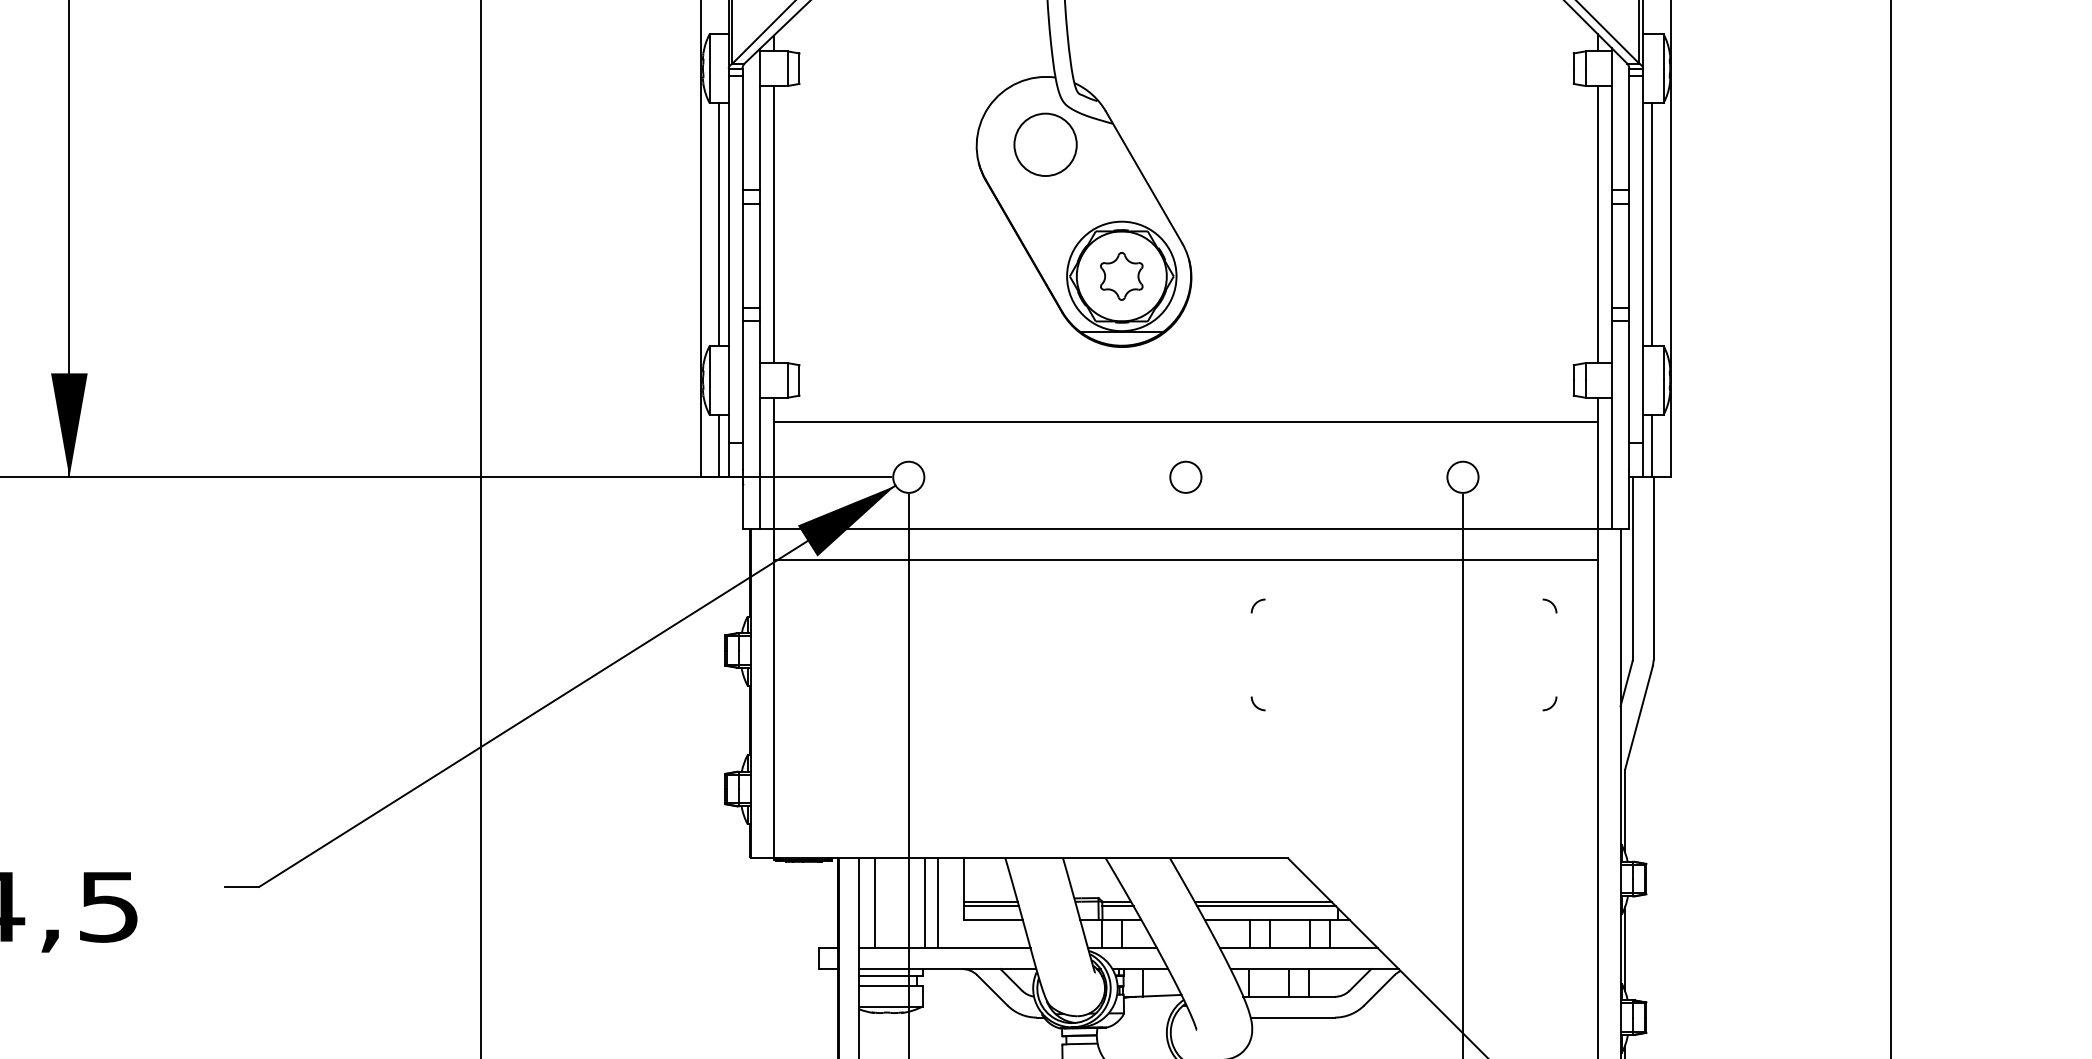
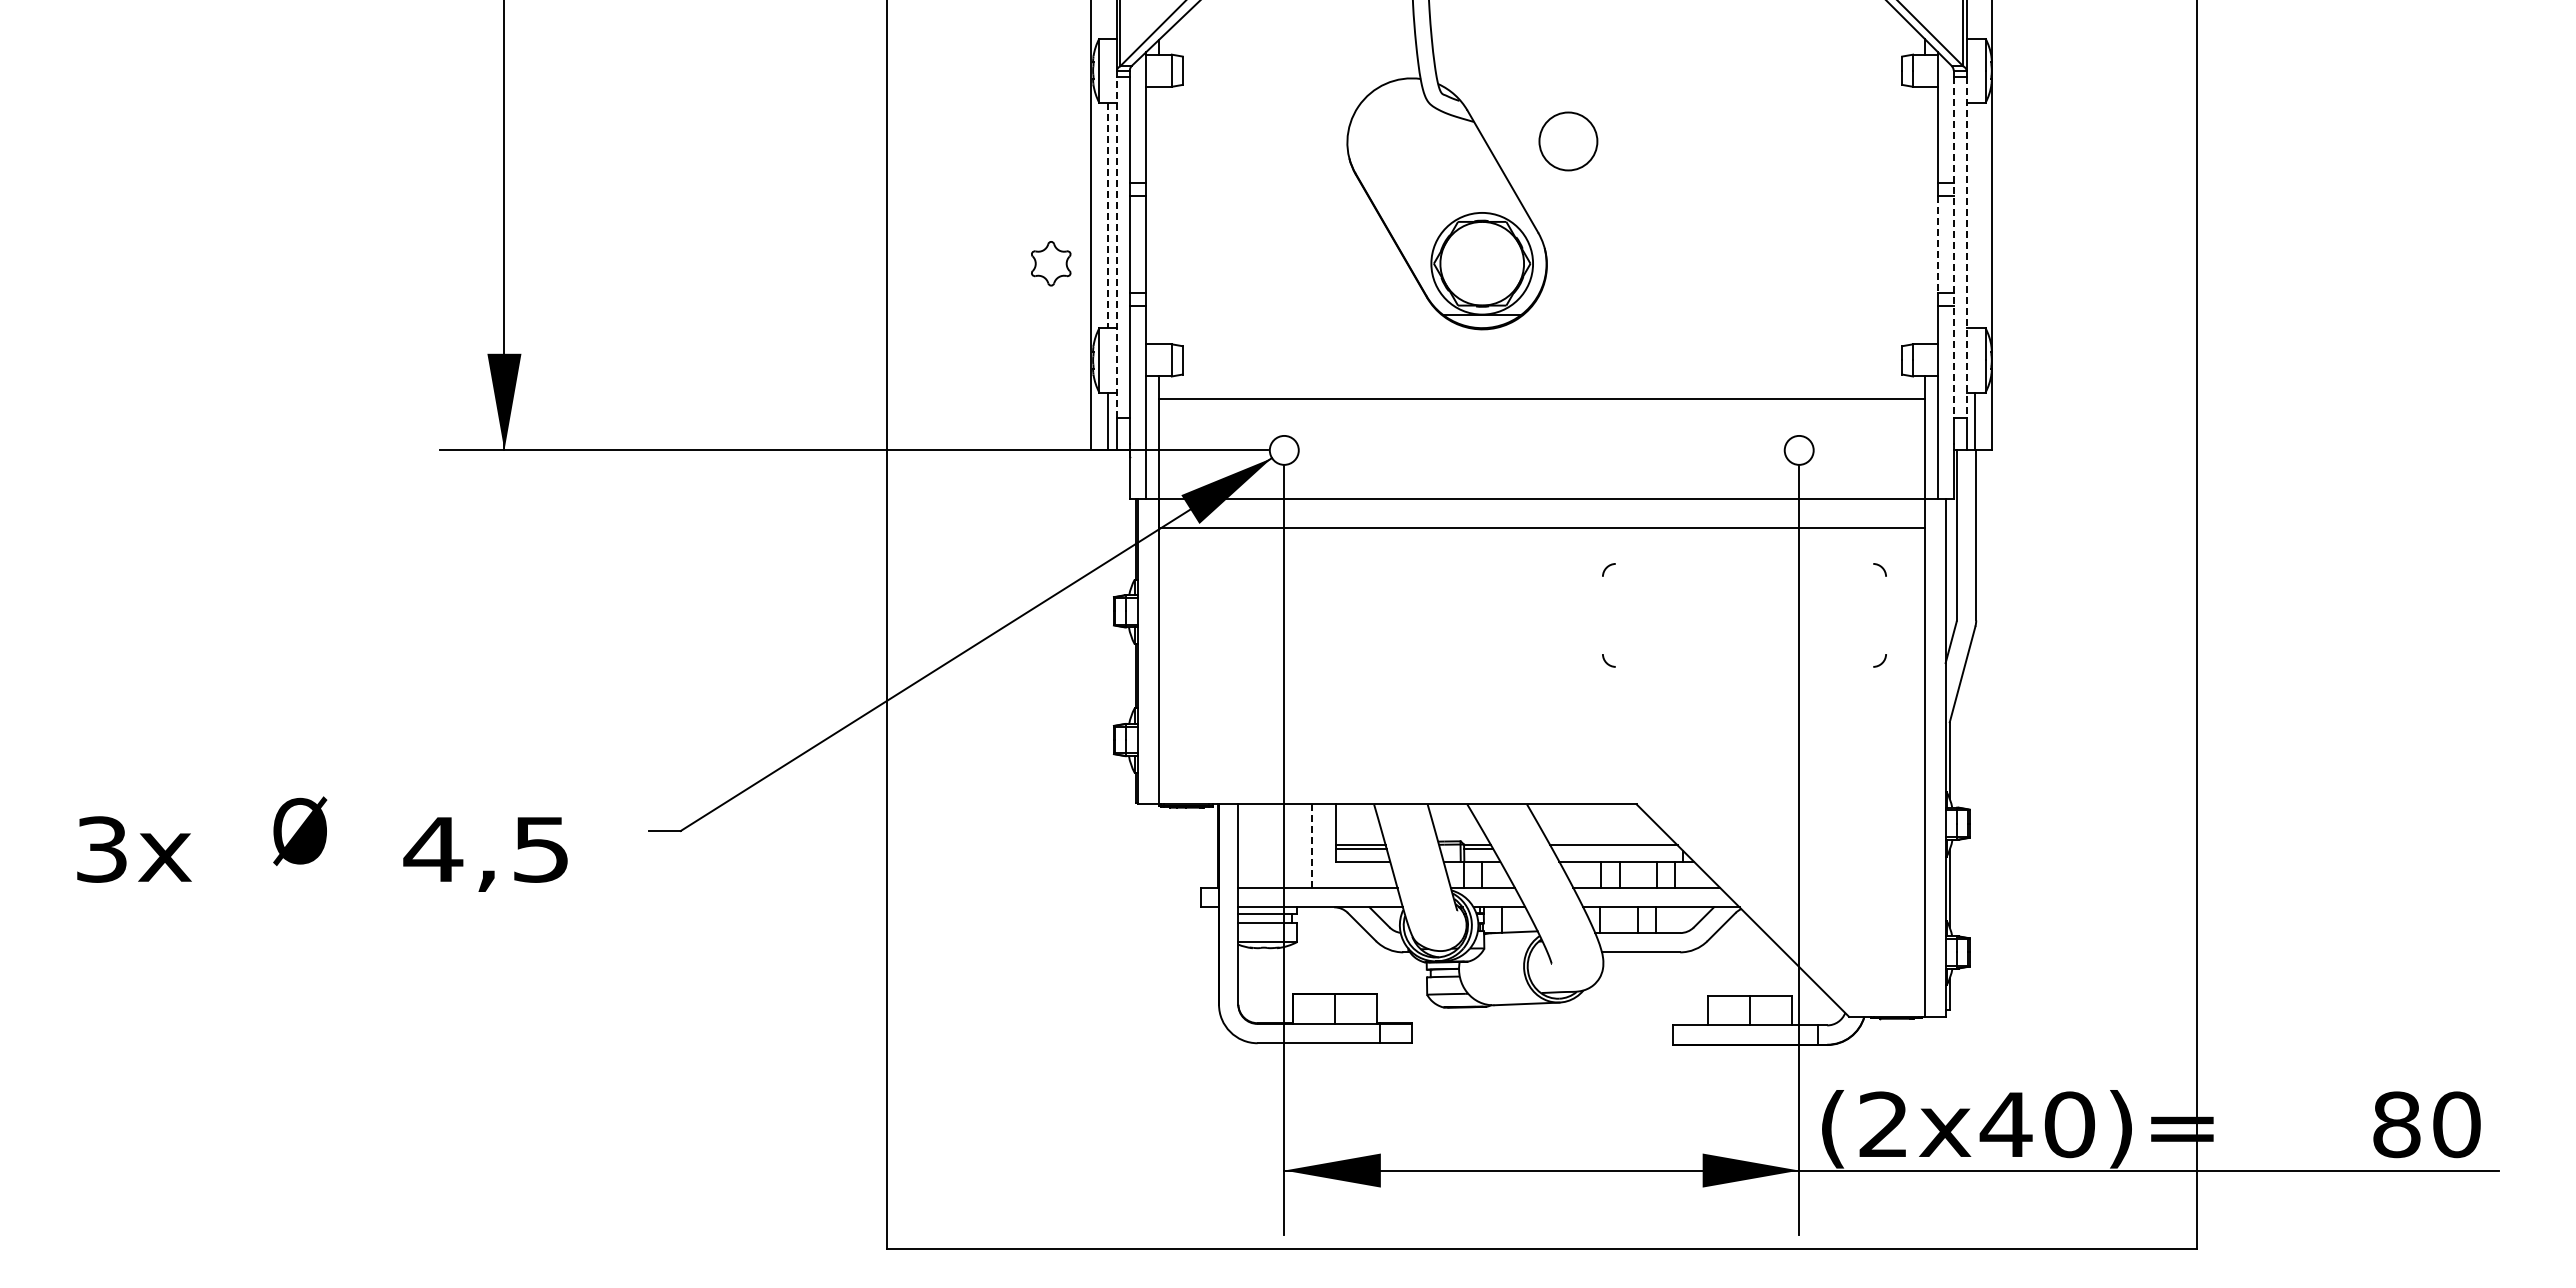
circle: (1045, 144) -> (1568, 141), moved
line: (719, 224) -> (1108, 215), solid -> dashed
line: (773, 224) -> (1158, 215), removed
line: (1597, 224) -> (1924, 215), removed
line: (1652, 224) -> (1975, 215), removed
line: (1611, 255) -> (1937, 244), solid -> dashed
line: (728, 258) -> (1116, 247), solid -> dashed
line: (1629, 258) -> (1953, 247), solid -> dashed
line: (1643, 258) -> (1966, 247), solid -> dashed
part: (1122, 276) -> (1051, 263), moved
circle: (1185, 477) -> (1541, 450), removed
line: (874, 903) -> (1252, 846), removed
line: (925, 903) -> (1299, 846), removed
line: (938, 903) -> (1311, 846), solid -> dashed
line: (1266, 905) -> (1616, 848), removed

